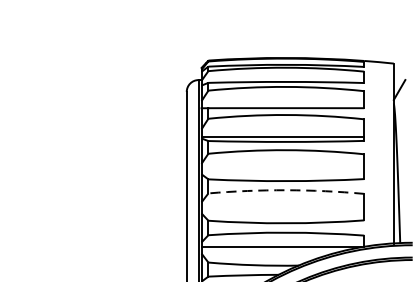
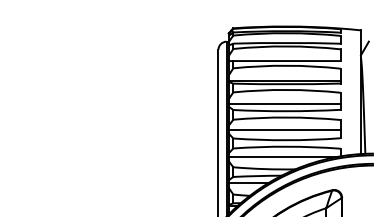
line: (282, 171) -> (284, 104), added
arc: (285, 190) -> (286, 117), dashed -> solid
line: (282, 209) -> (284, 130), added

